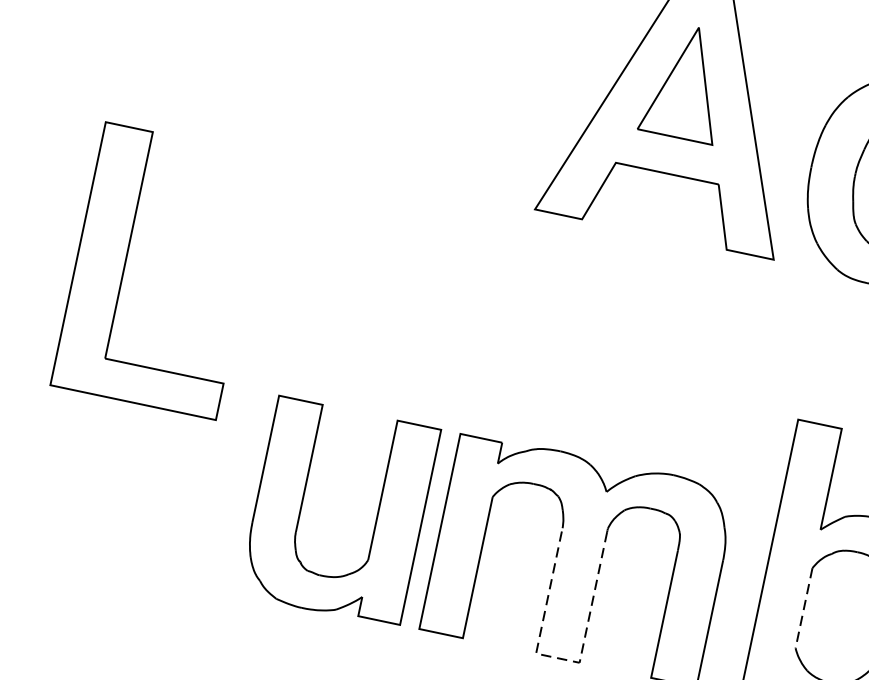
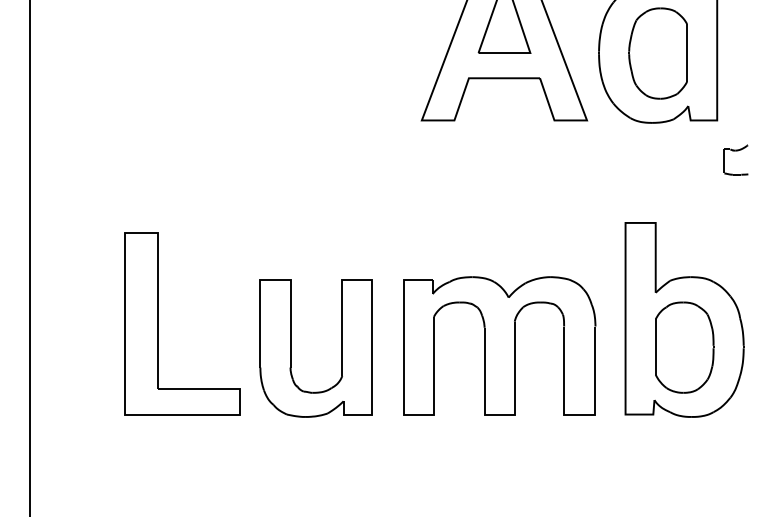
part: (126, 263) -> (158, 323), moved
part: (303, 504) -> (291, 348), moved
line: (803, 608) -> (655, 347), dashed -> solid
line: (560, 658) -> (501, 414), dashed -> solid

